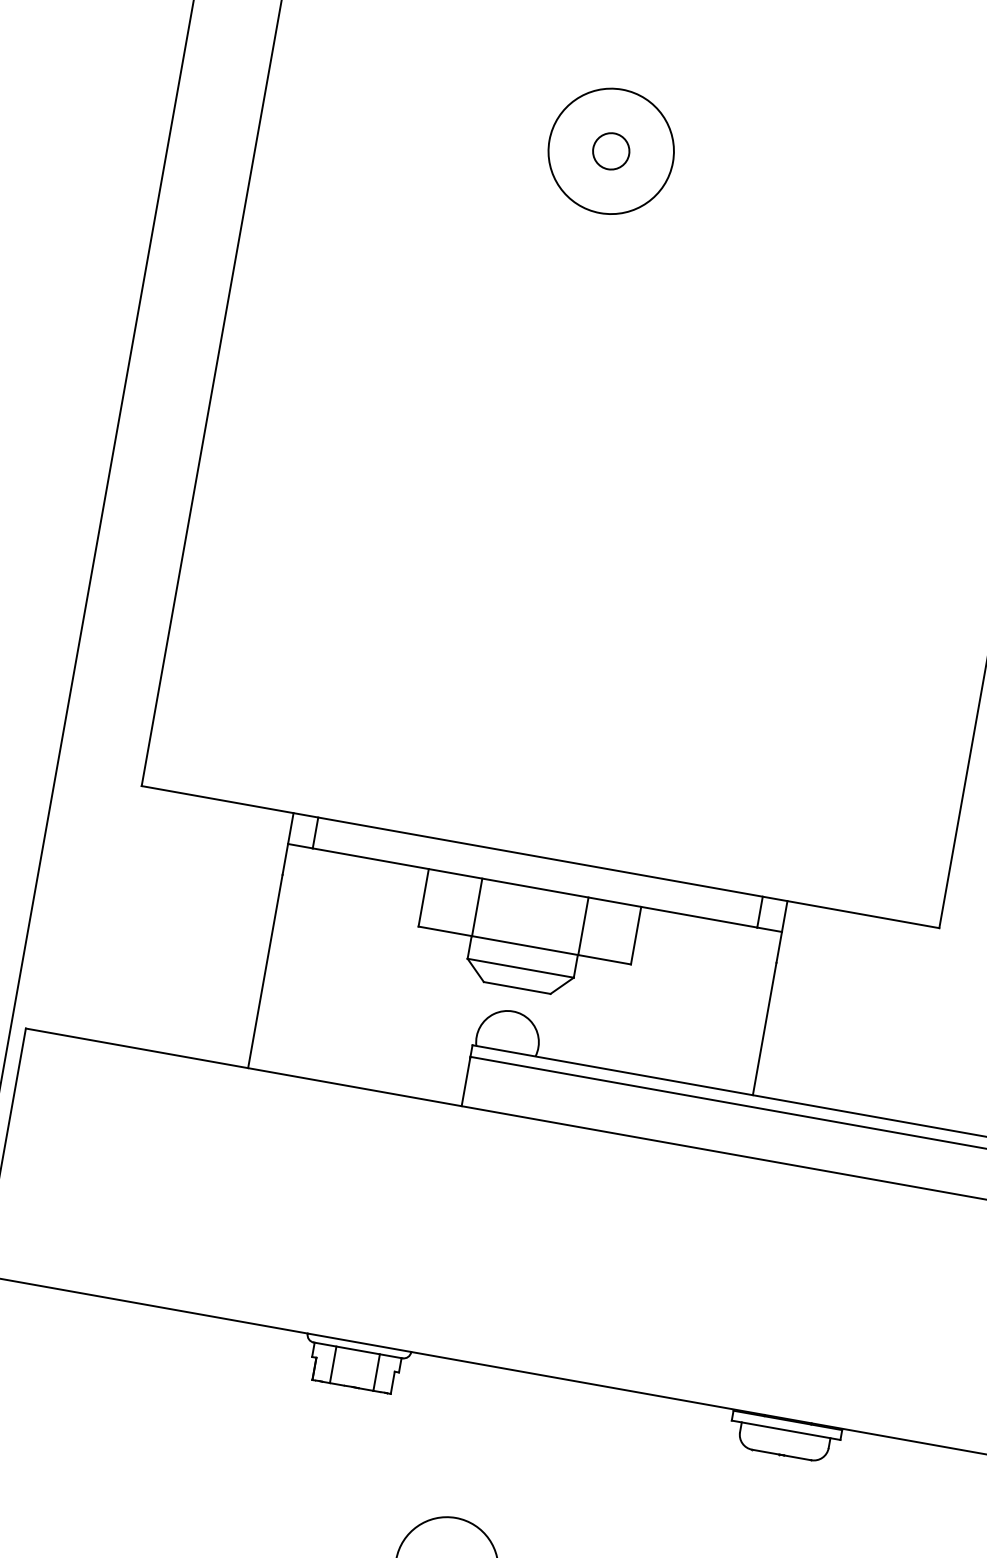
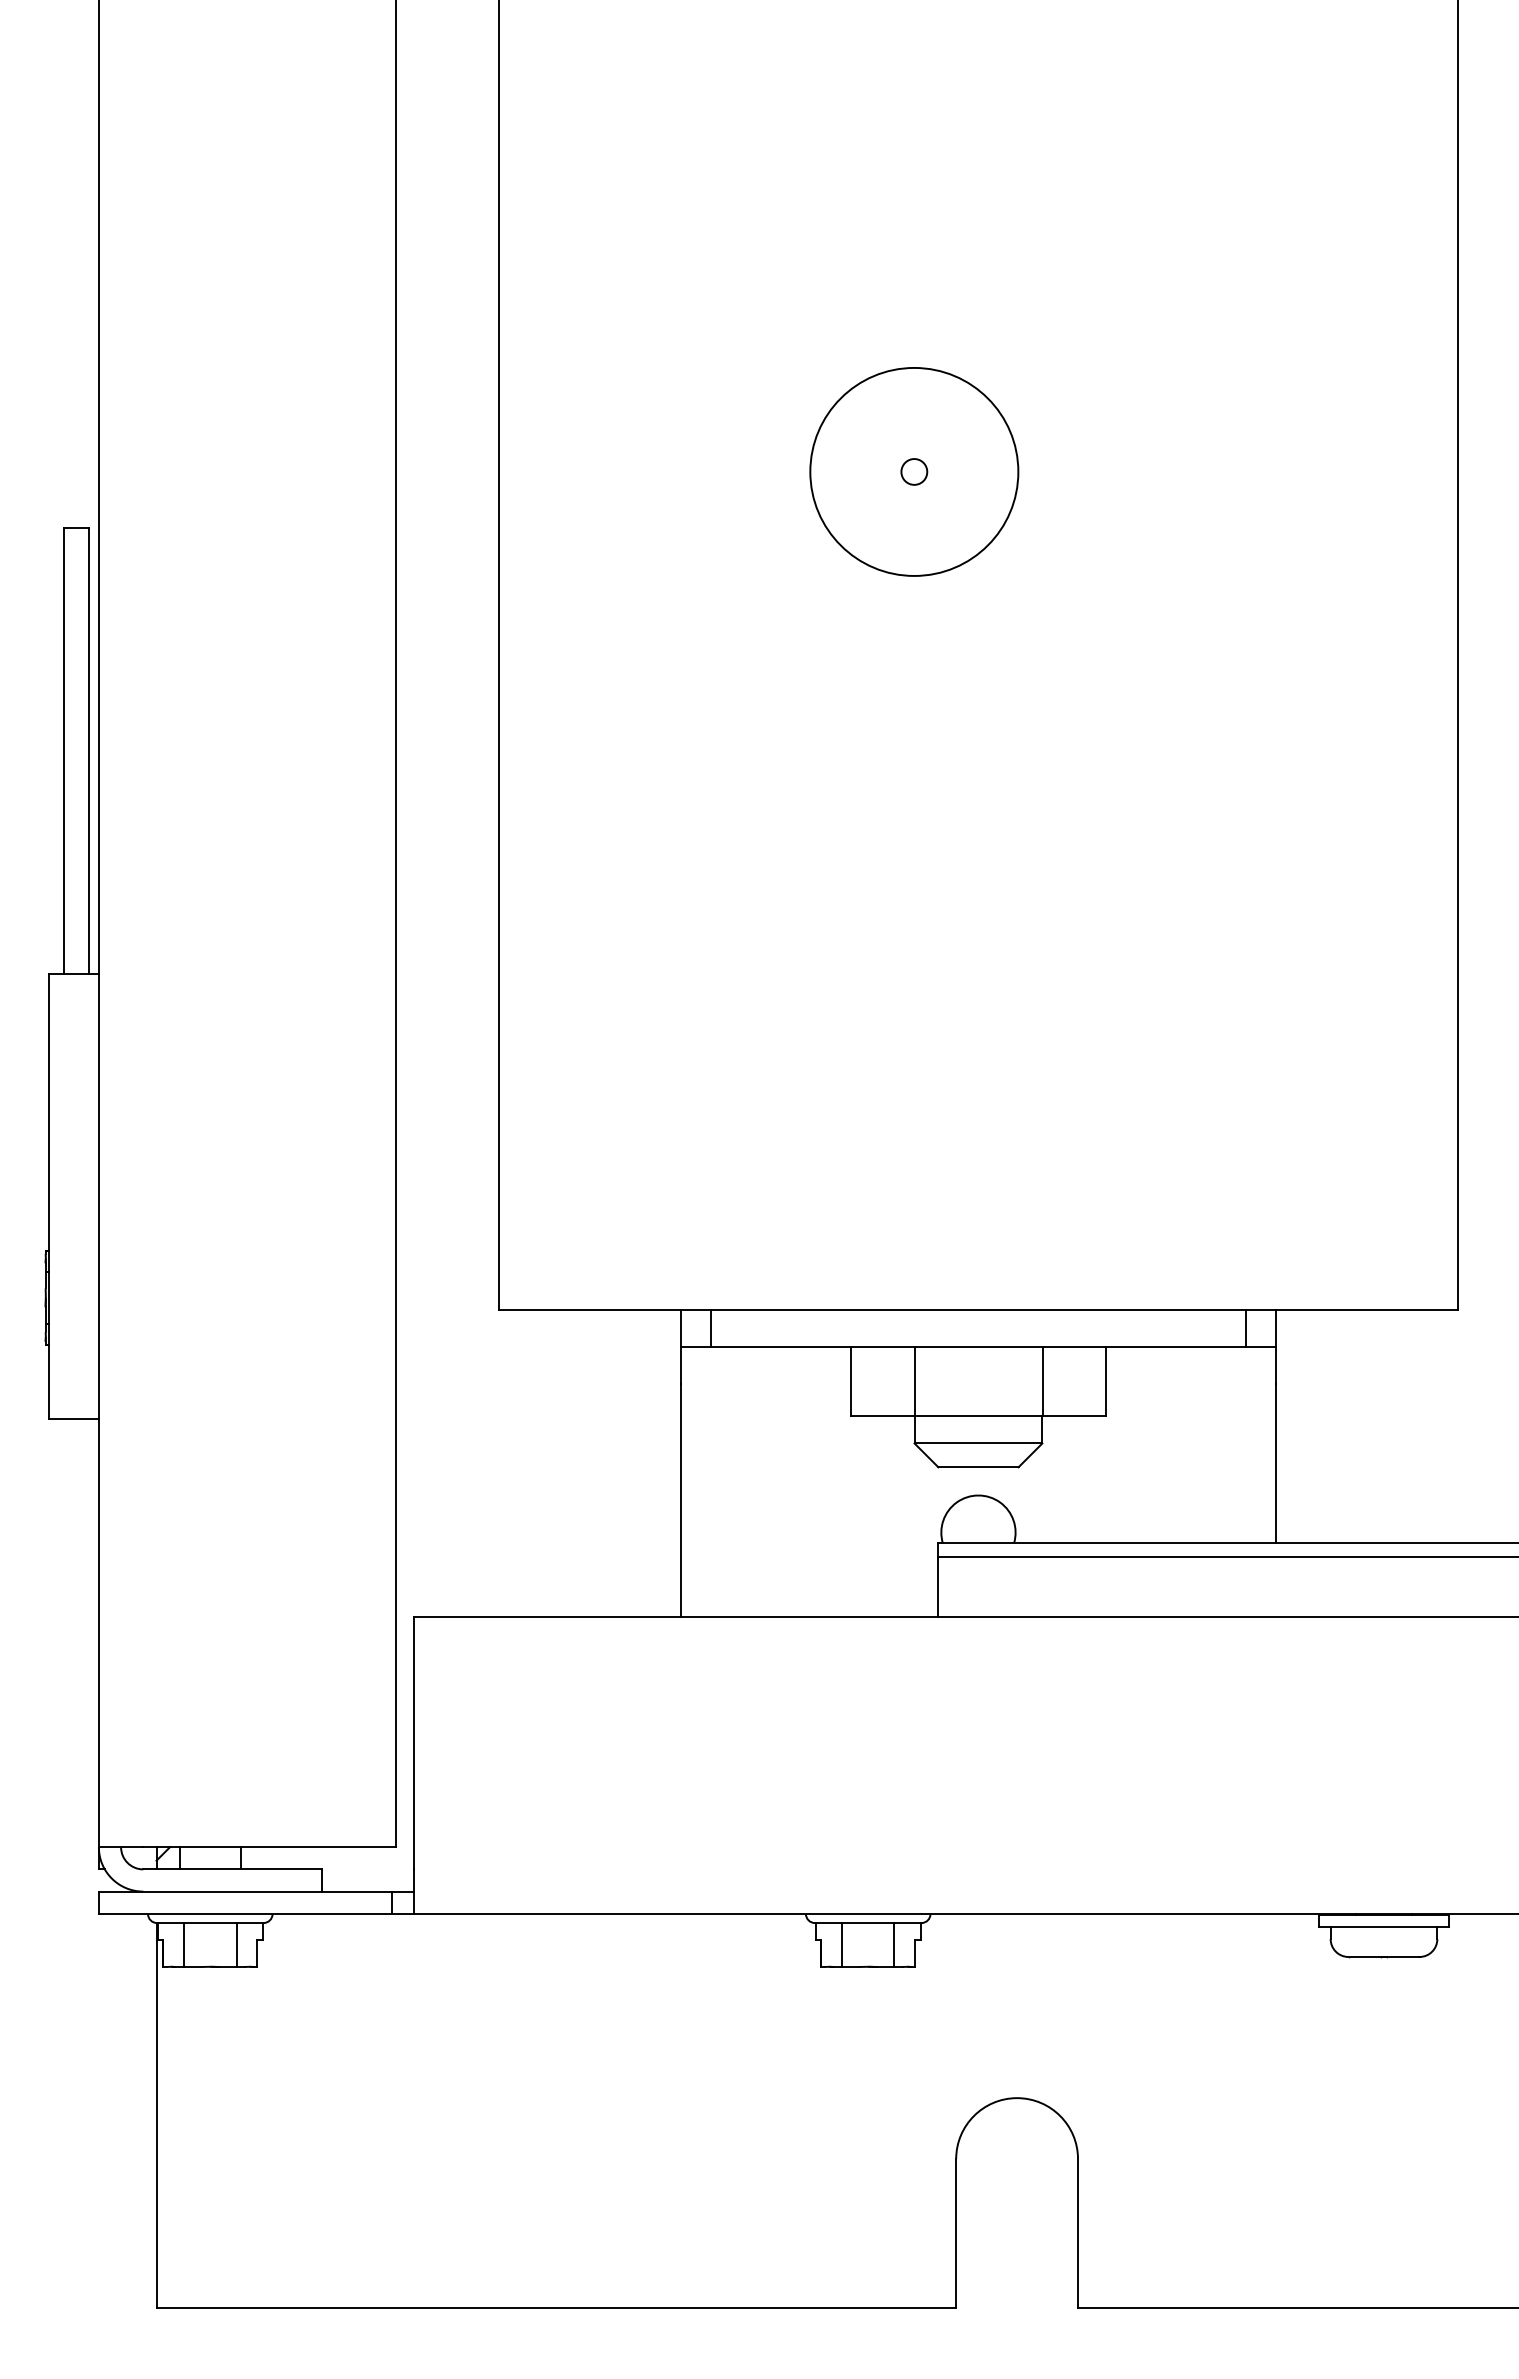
circle: (610, 150) -> (913, 471), size x0.6
circle: (611, 151) -> (914, 471), size x1.4

